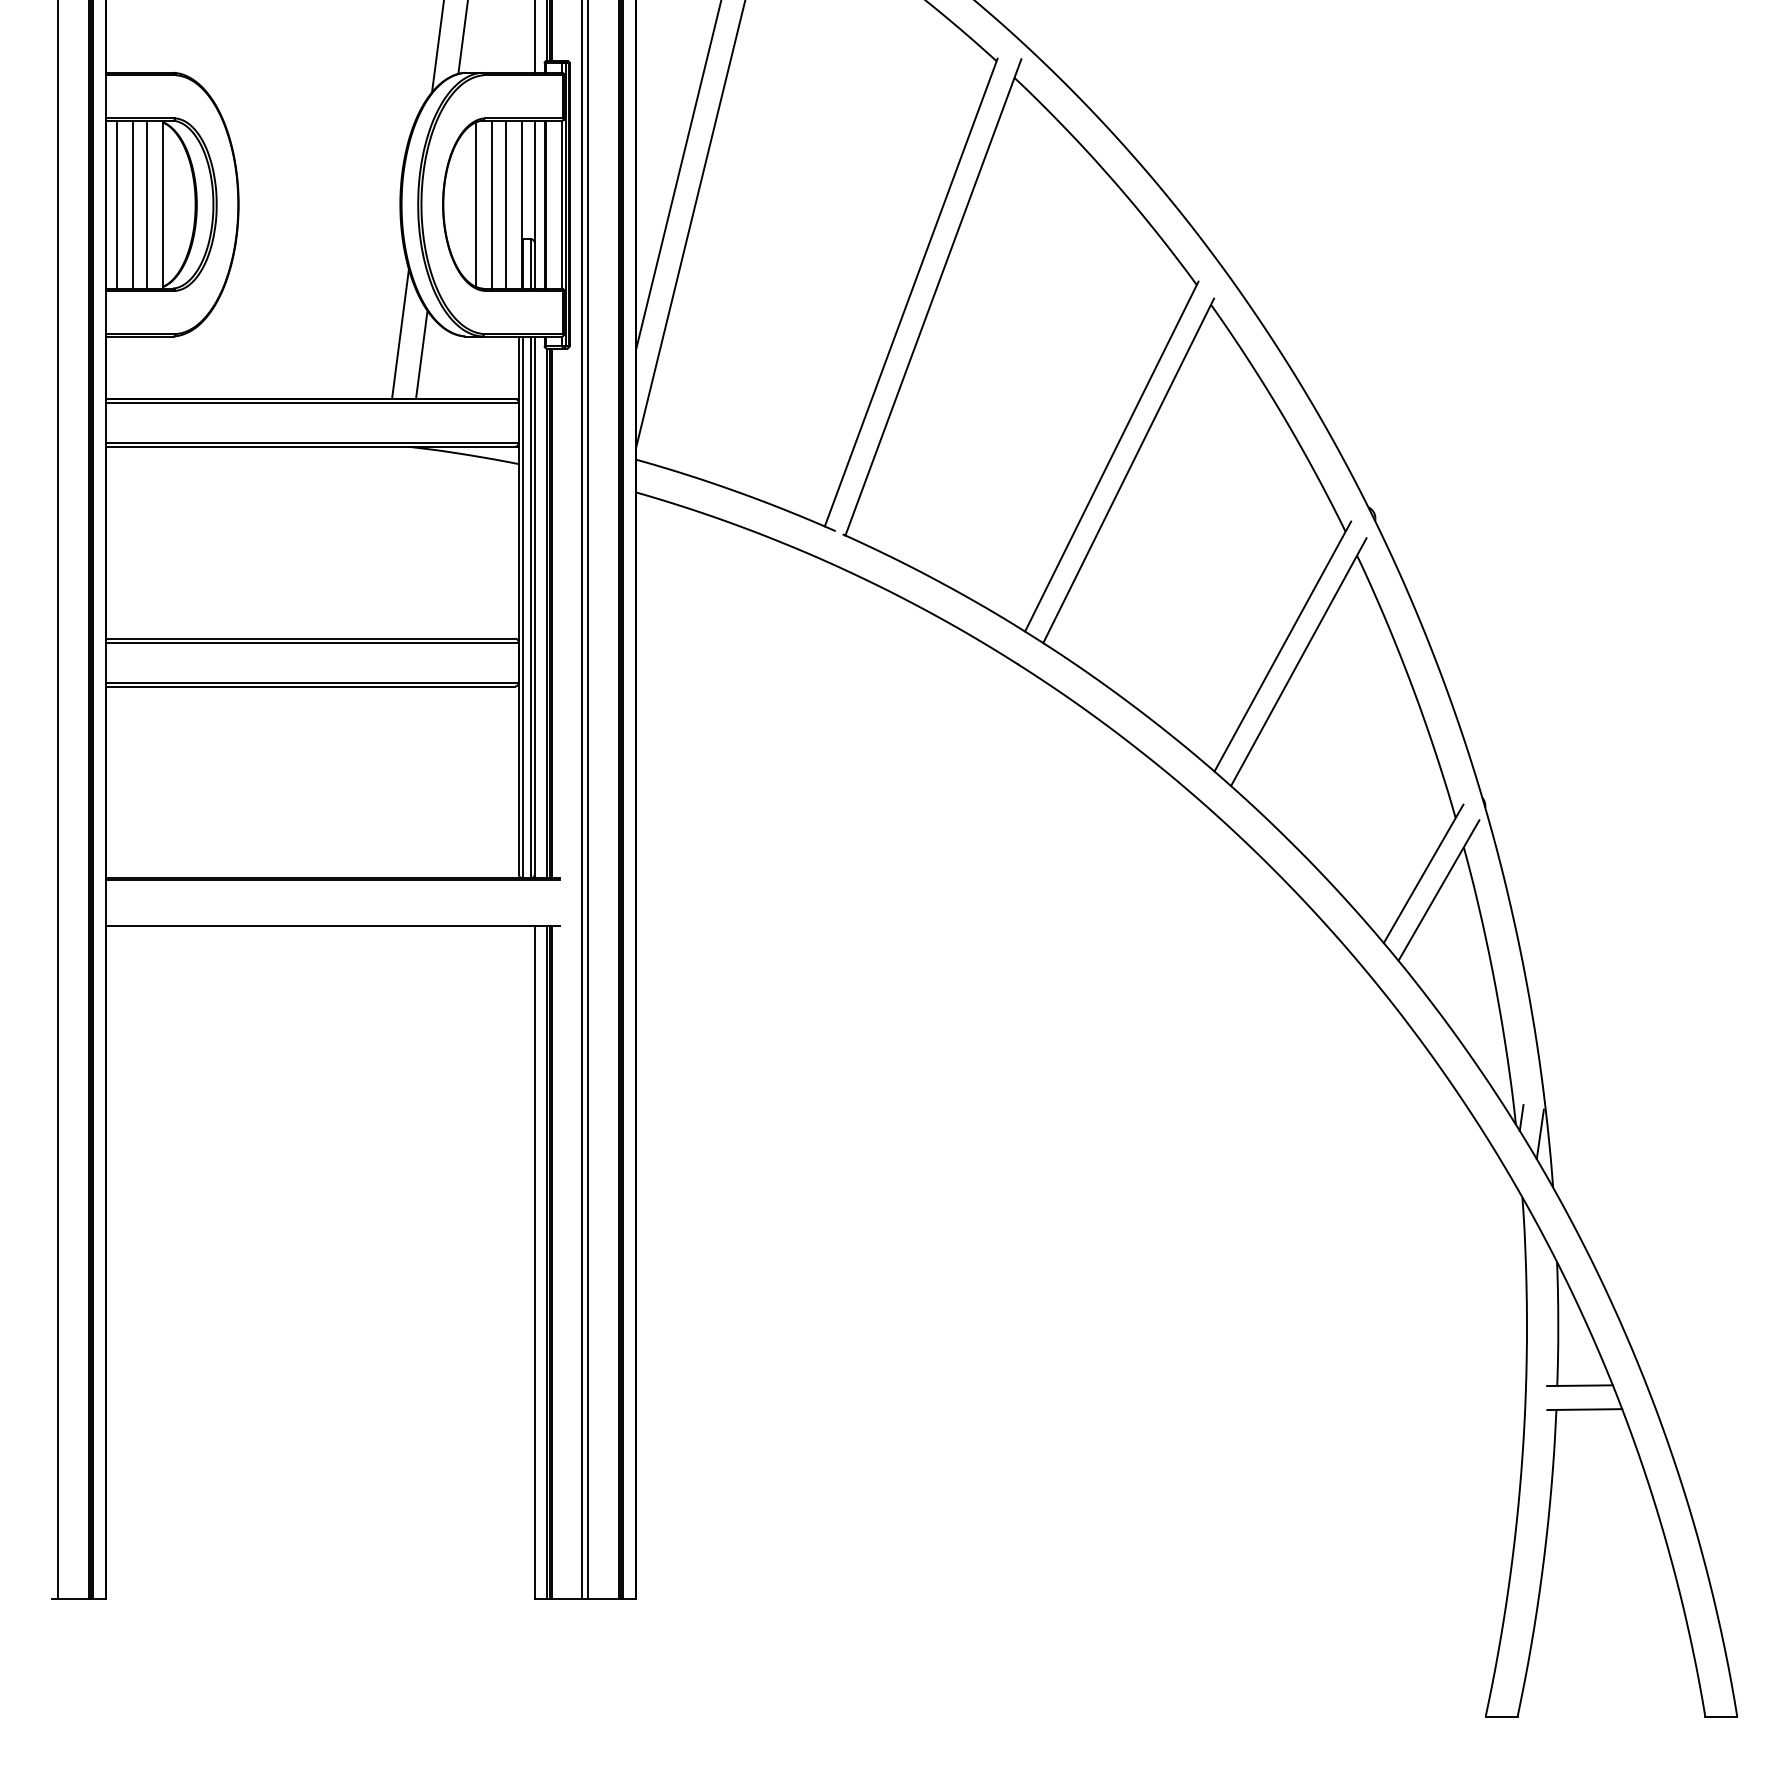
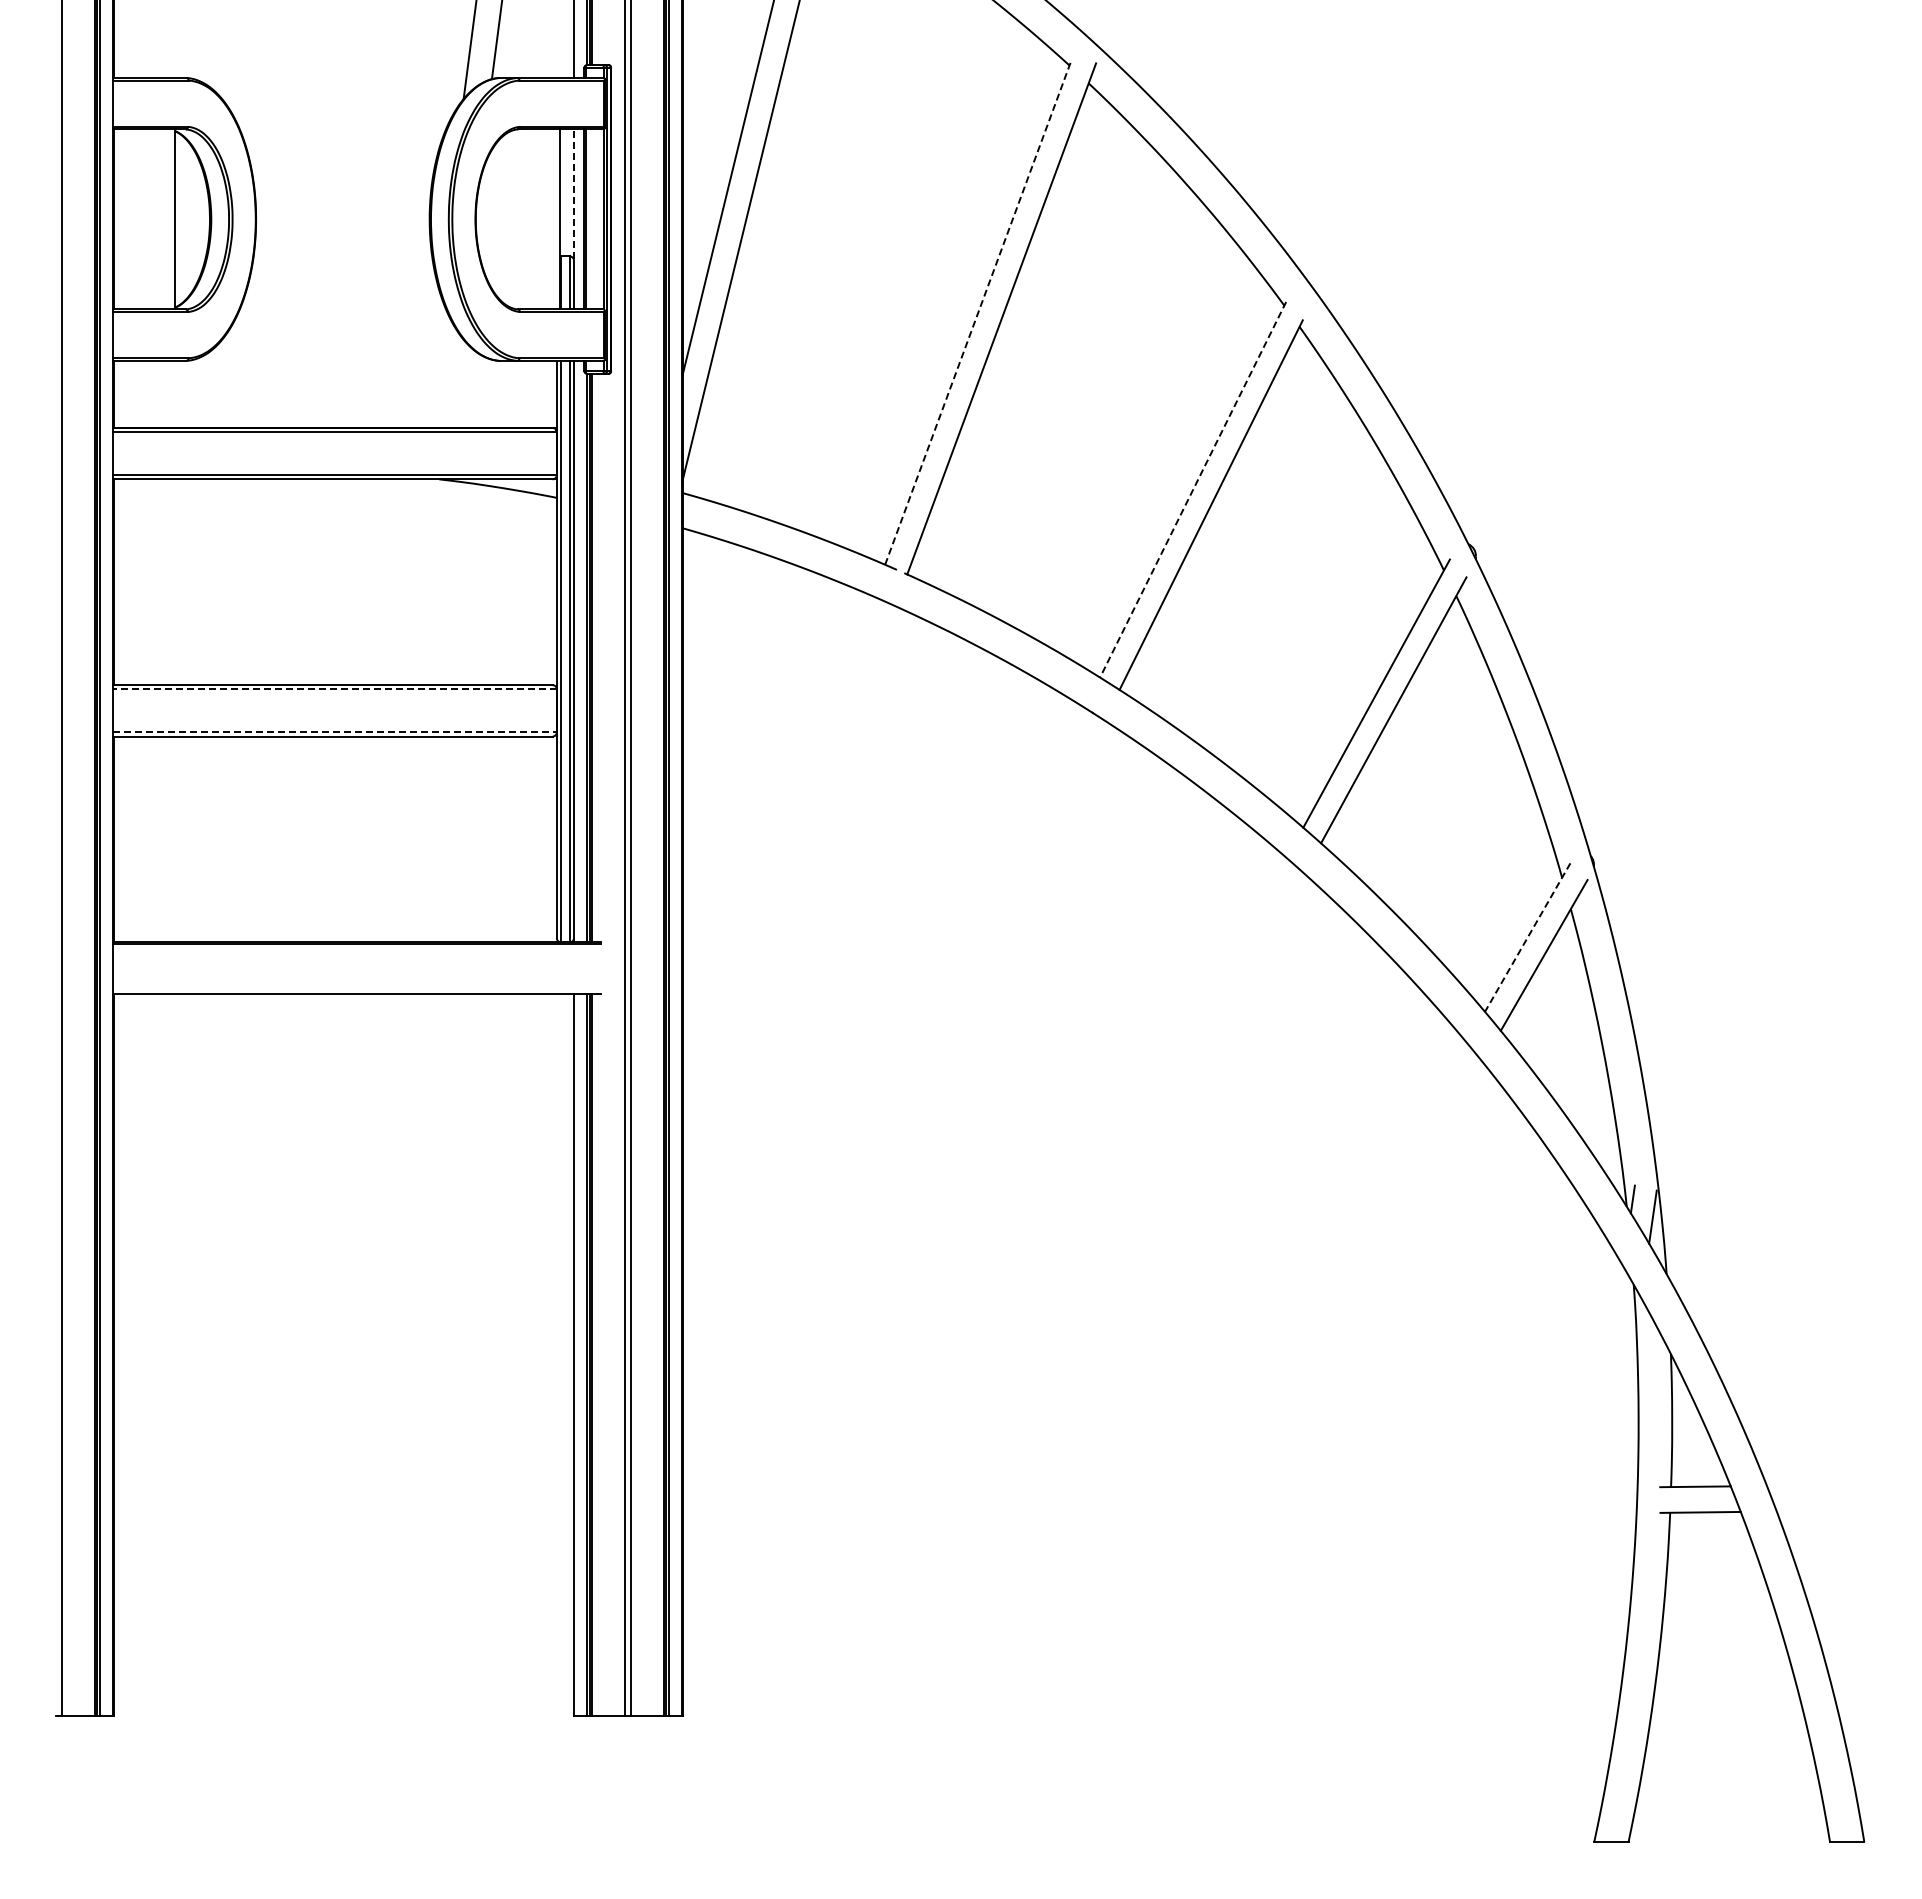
line: (534, 181) -> (573, 194), solid -> dashed
line: (116, 204) -> (125, 219), removed
line: (132, 204) -> (142, 219), removed
line: (146, 204) -> (157, 219), removed
line: (475, 204) -> (510, 219), removed
line: (492, 204) -> (528, 219), removed
line: (506, 204) -> (543, 219), removed
line: (910, 293) -> (977, 314), solid -> dashed
line: (400, 333) -> (429, 357), removed
line: (421, 354) -> (452, 380), removed
line: (1112, 456) -> (1193, 489), solid -> dashed
line: (312, 642) -> (335, 689), solid -> dashed
line: (312, 682) -> (335, 732), solid -> dashed
line: (1423, 873) -> (1527, 937), solid -> dashed

